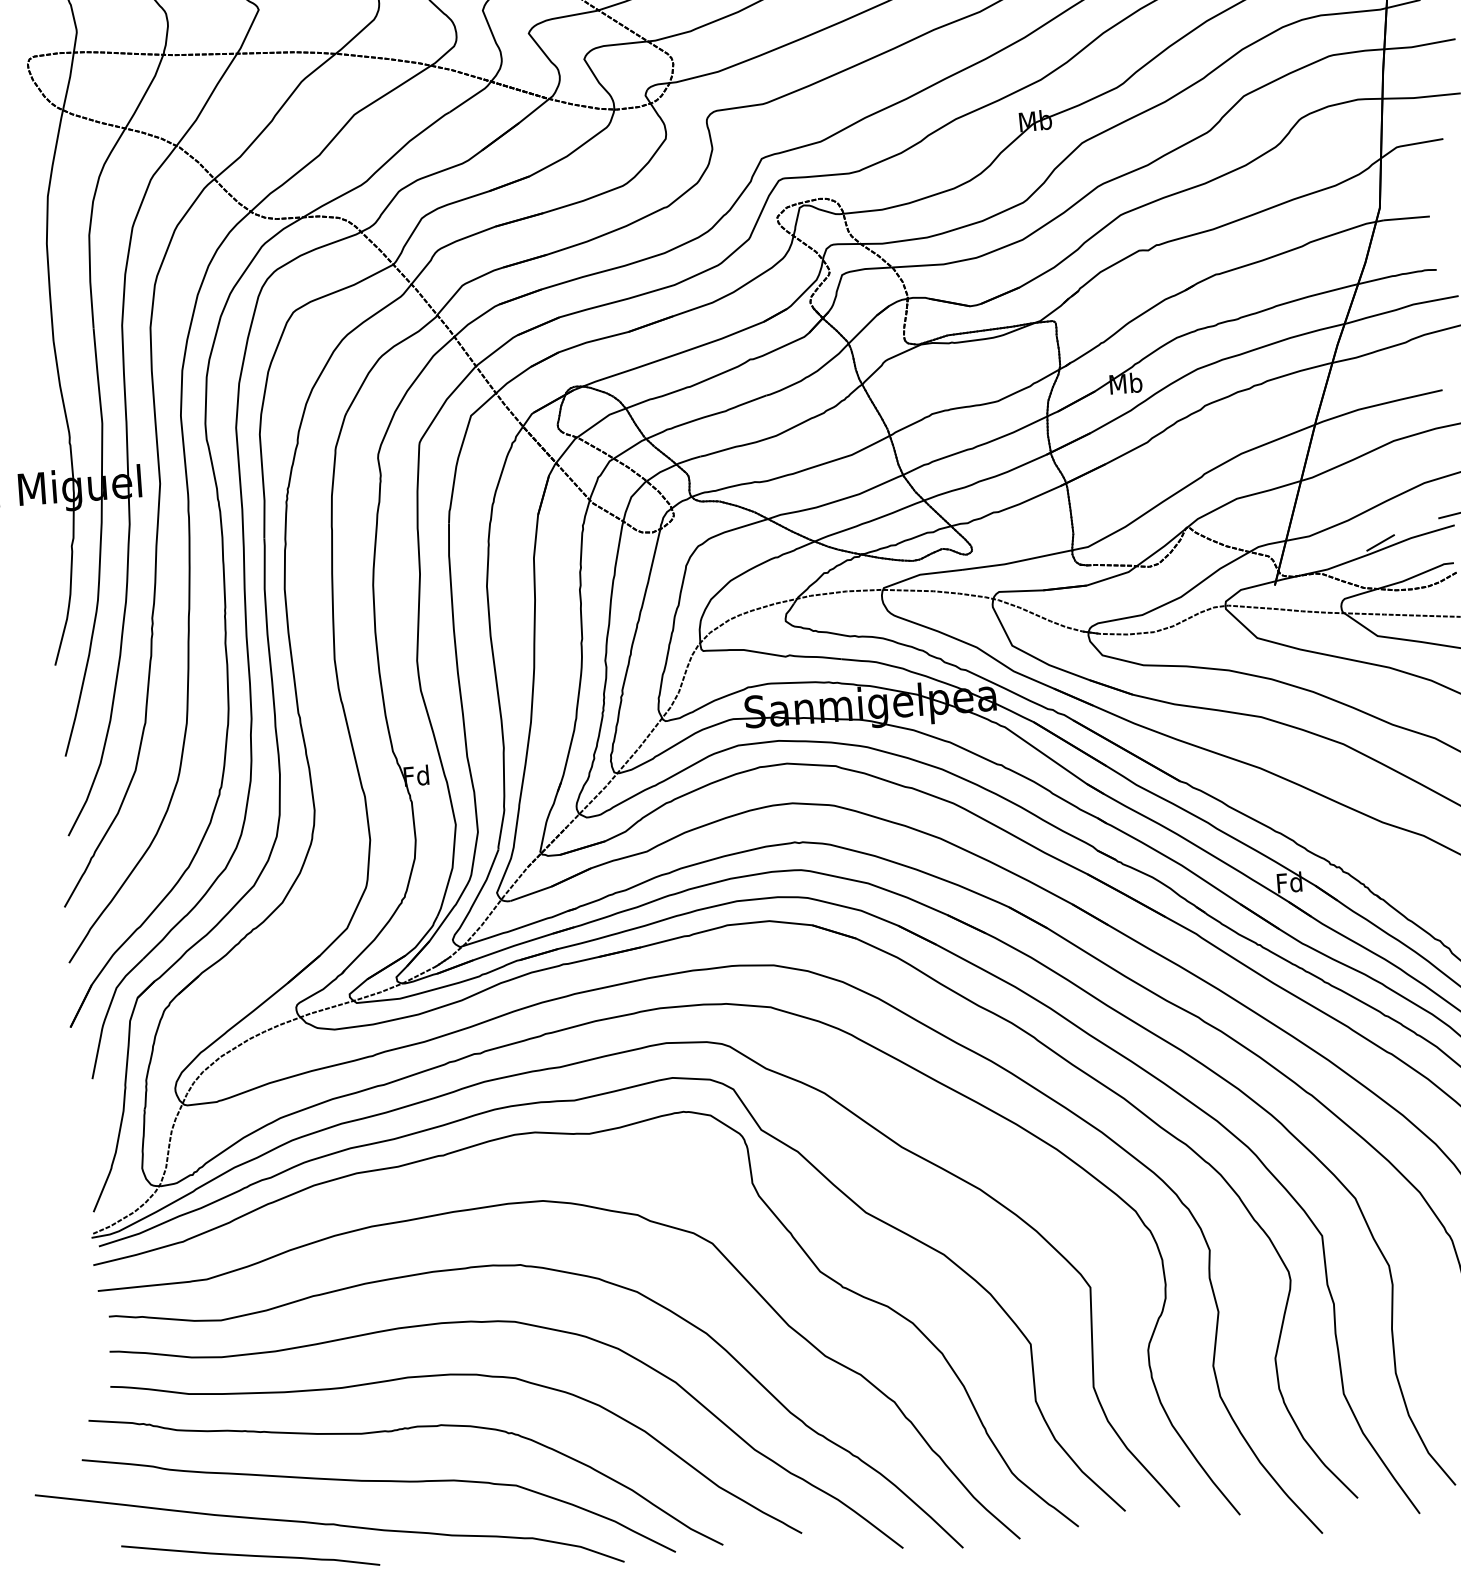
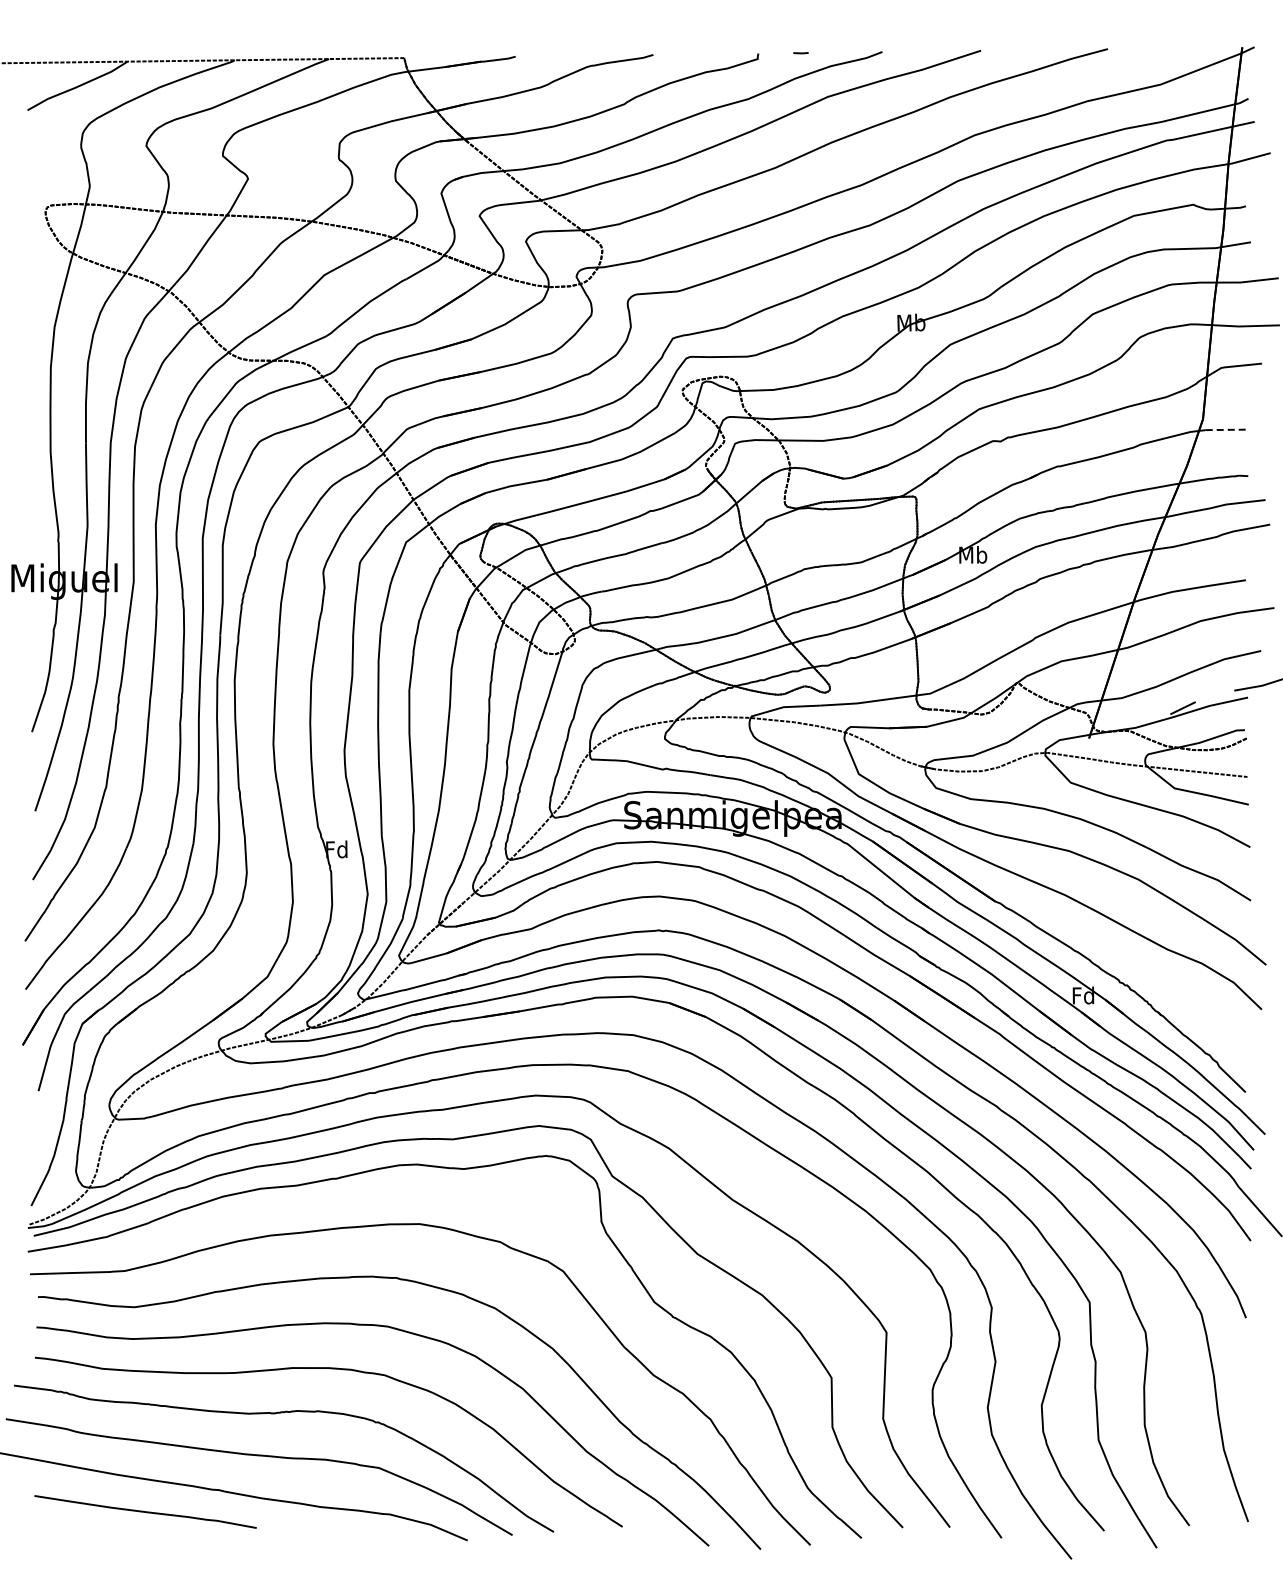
line: (1406, 217) -> (1225, 429), solid -> dashed

